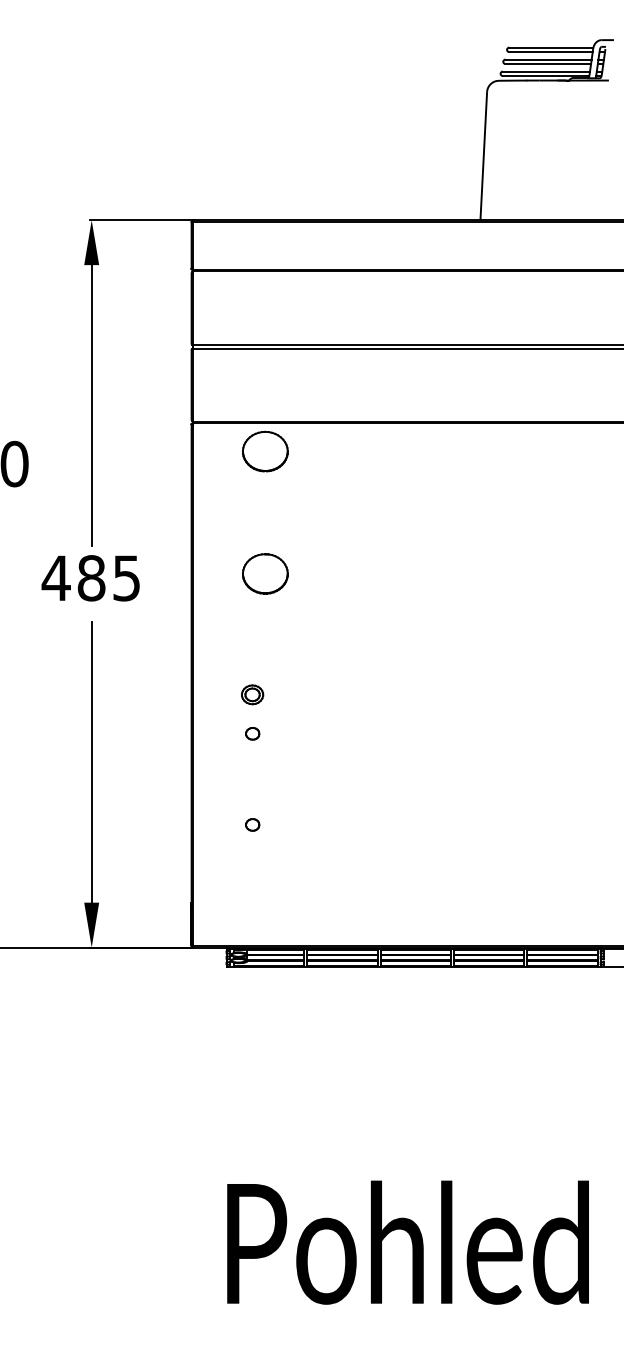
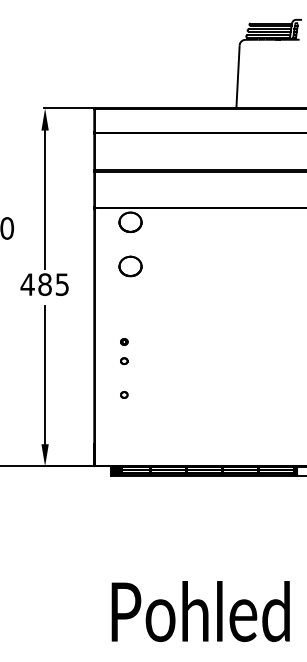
part: (265, 573) -> (130, 266), moved
part: (253, 693) -> (124, 341), size x0.62
part: (253, 823) -> (124, 394), moved

